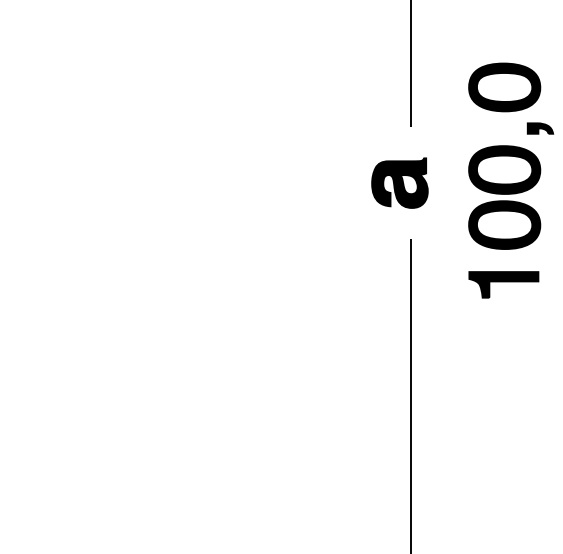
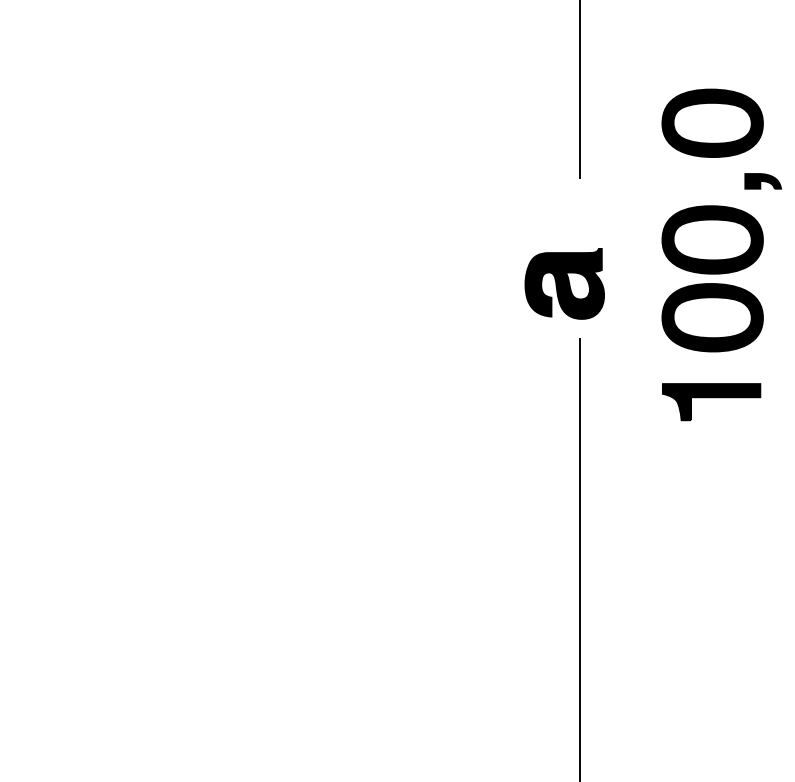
part: (399, 182) -> (564, 282), moved

